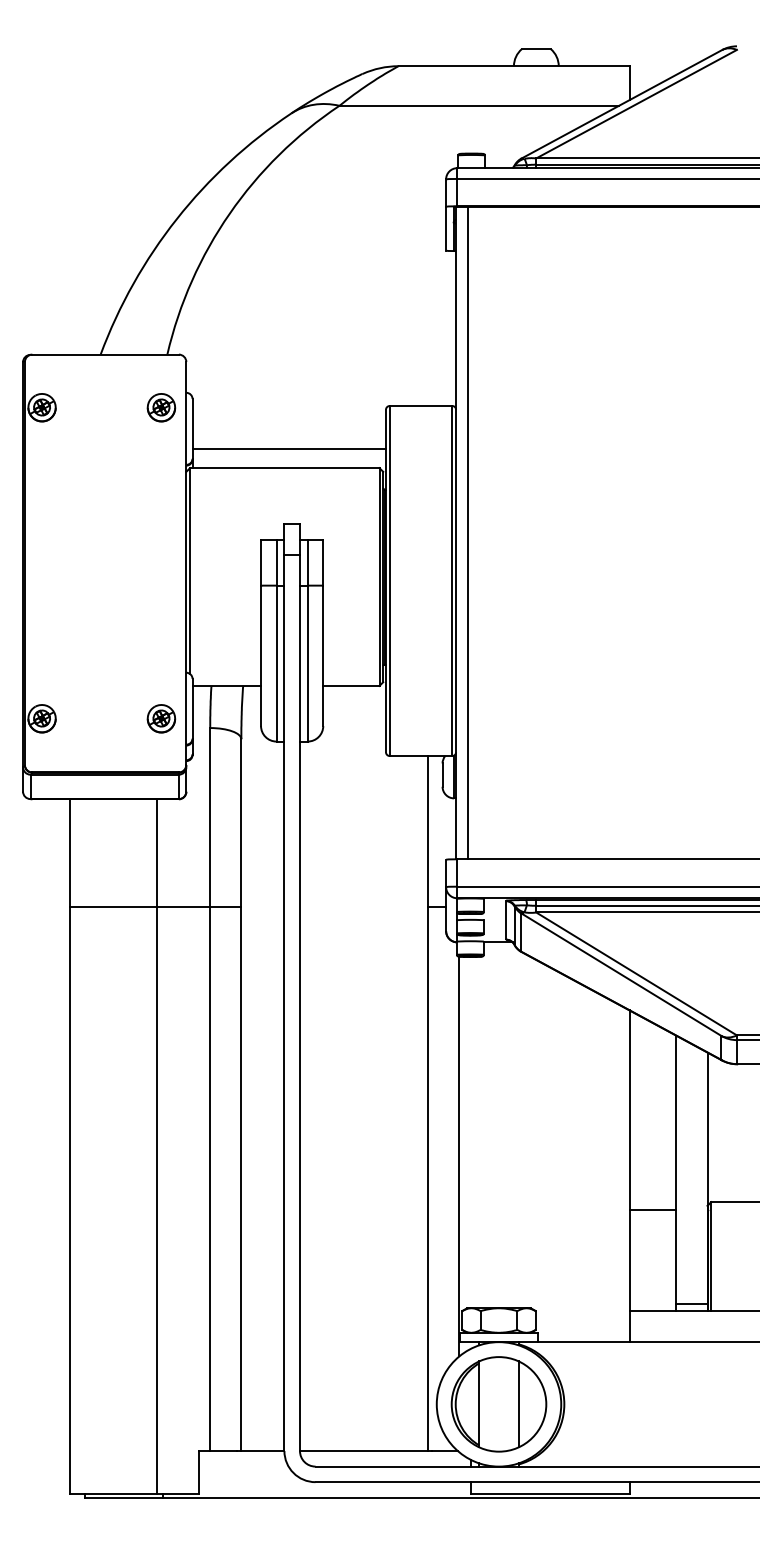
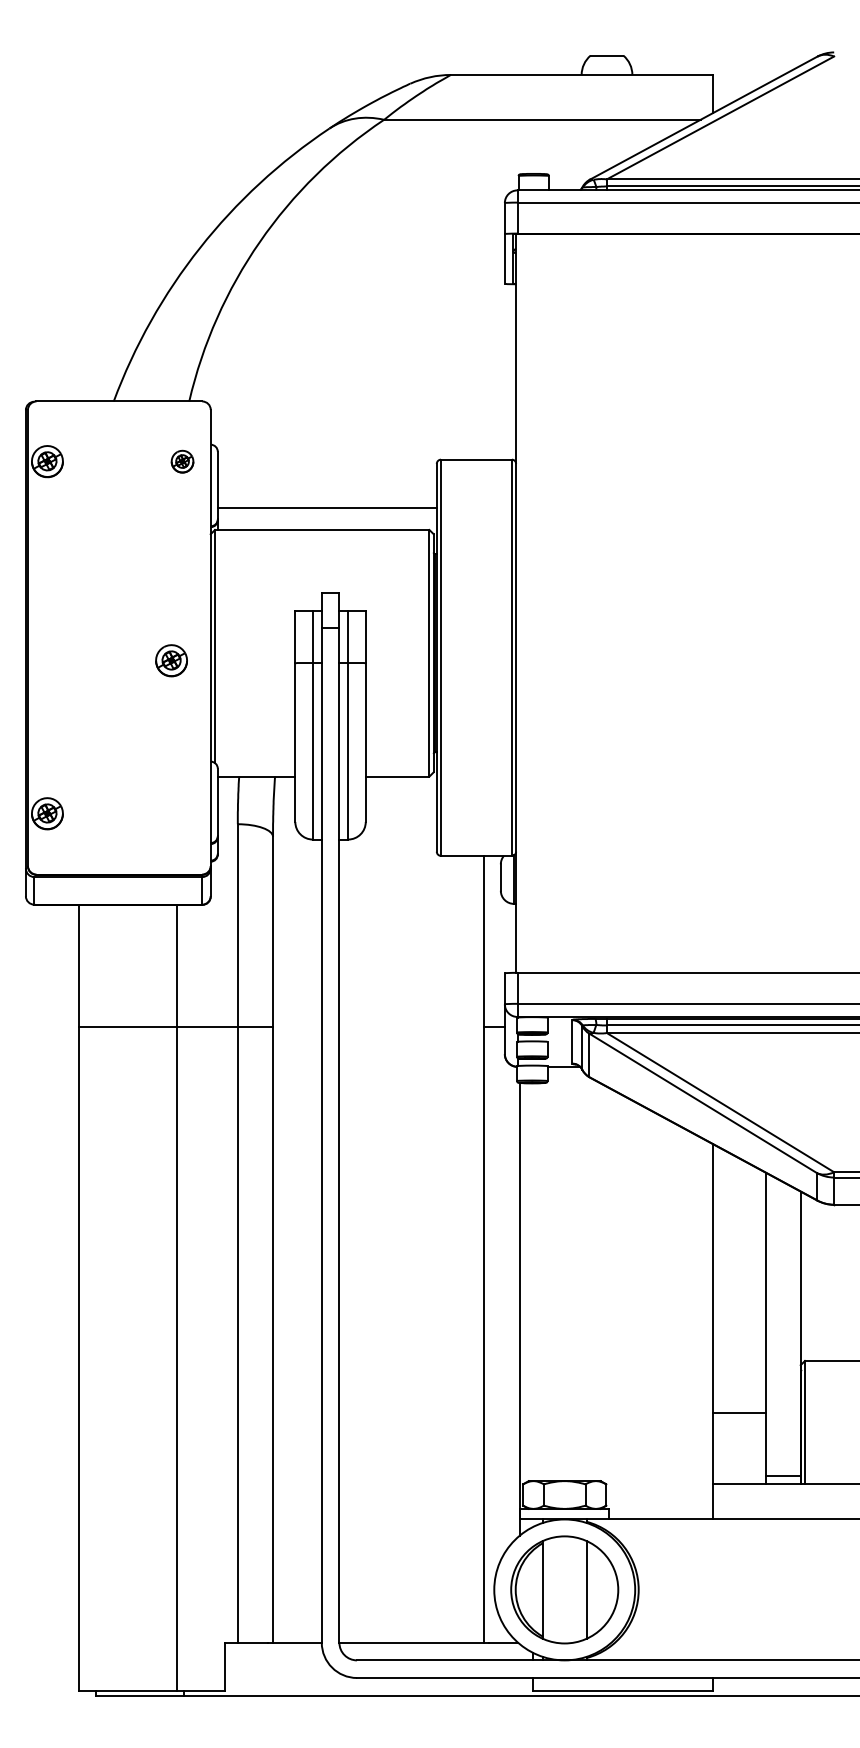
part: (161, 407) -> (182, 461), size x0.7
line: (467, 532) -> (529, 602), removed
part: (161, 718) -> (171, 660), moved
line: (652, 1209) -> (738, 1412), moved

